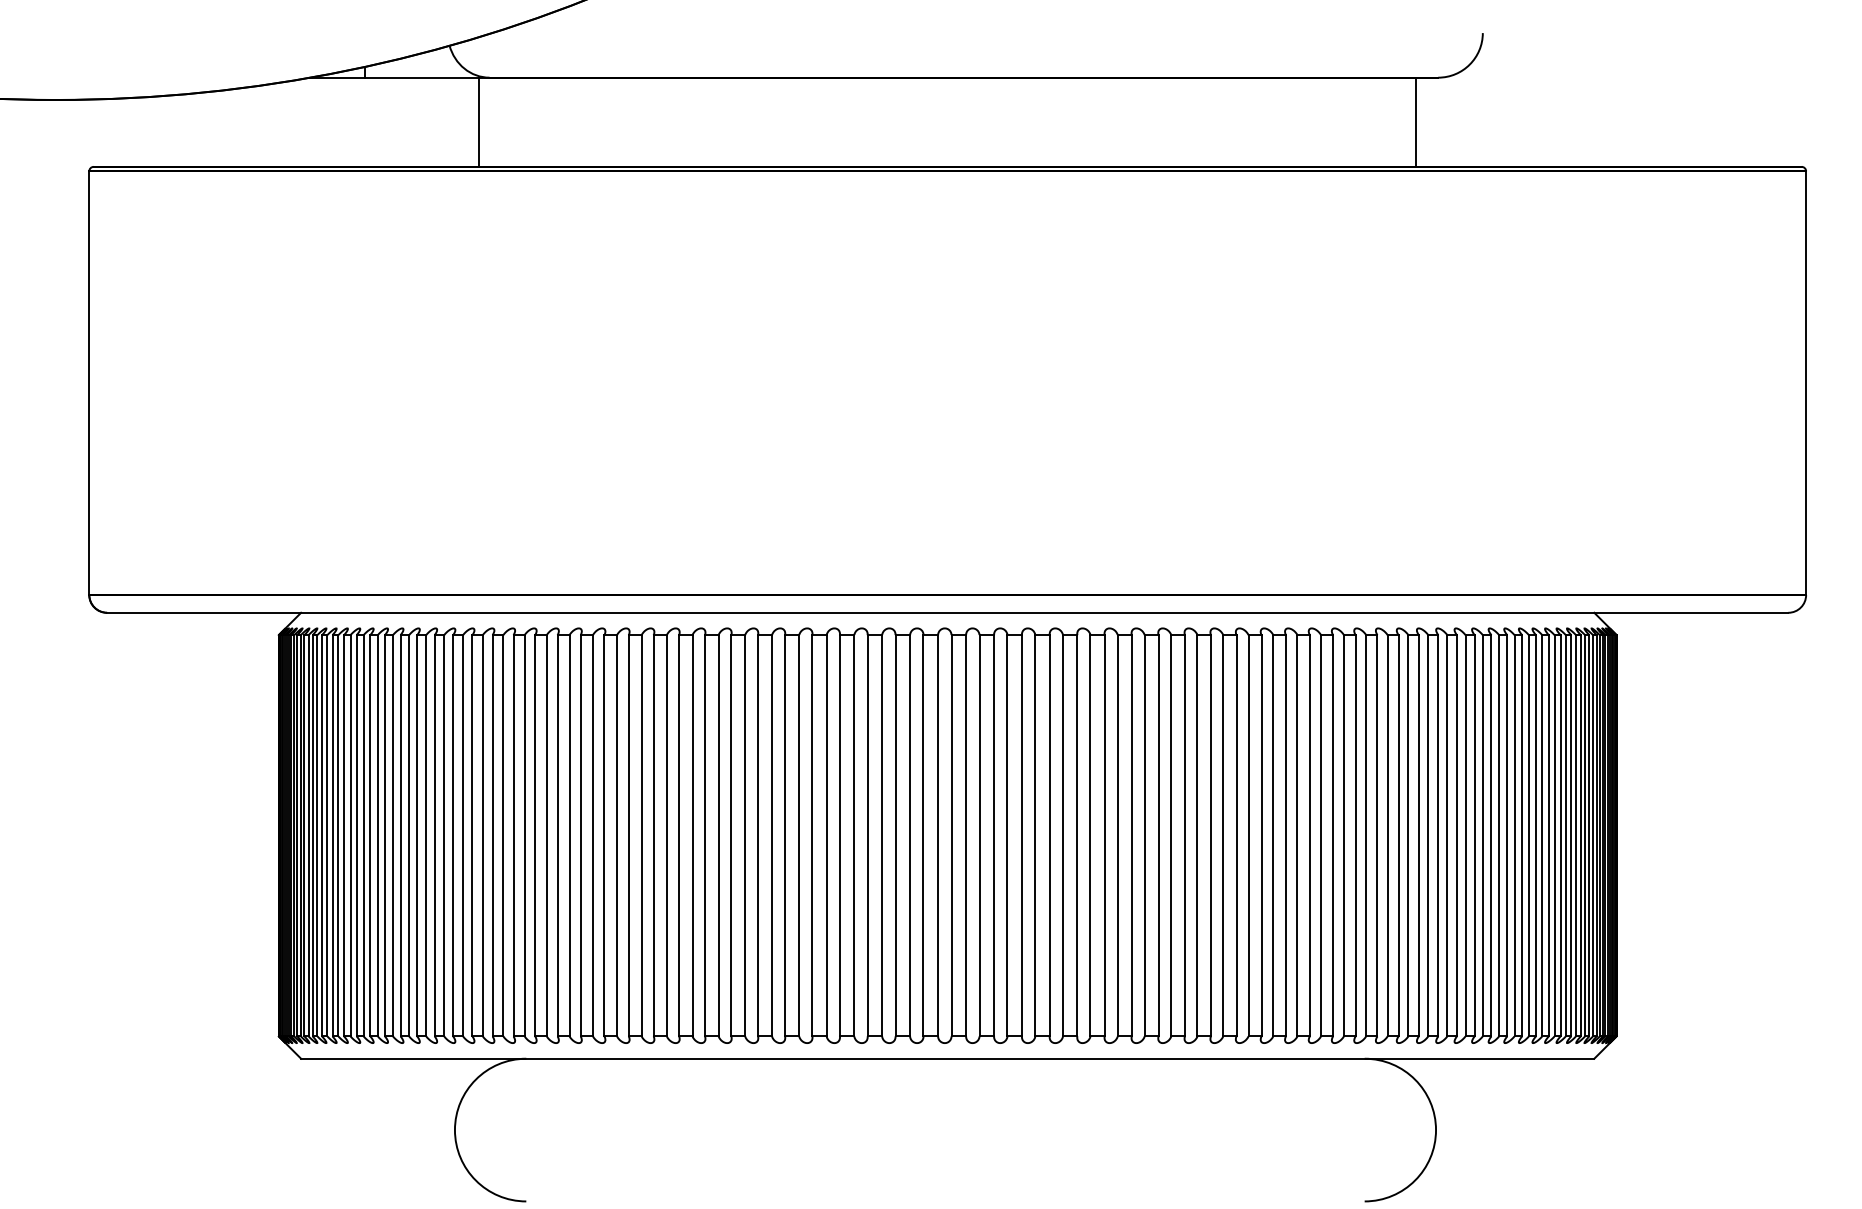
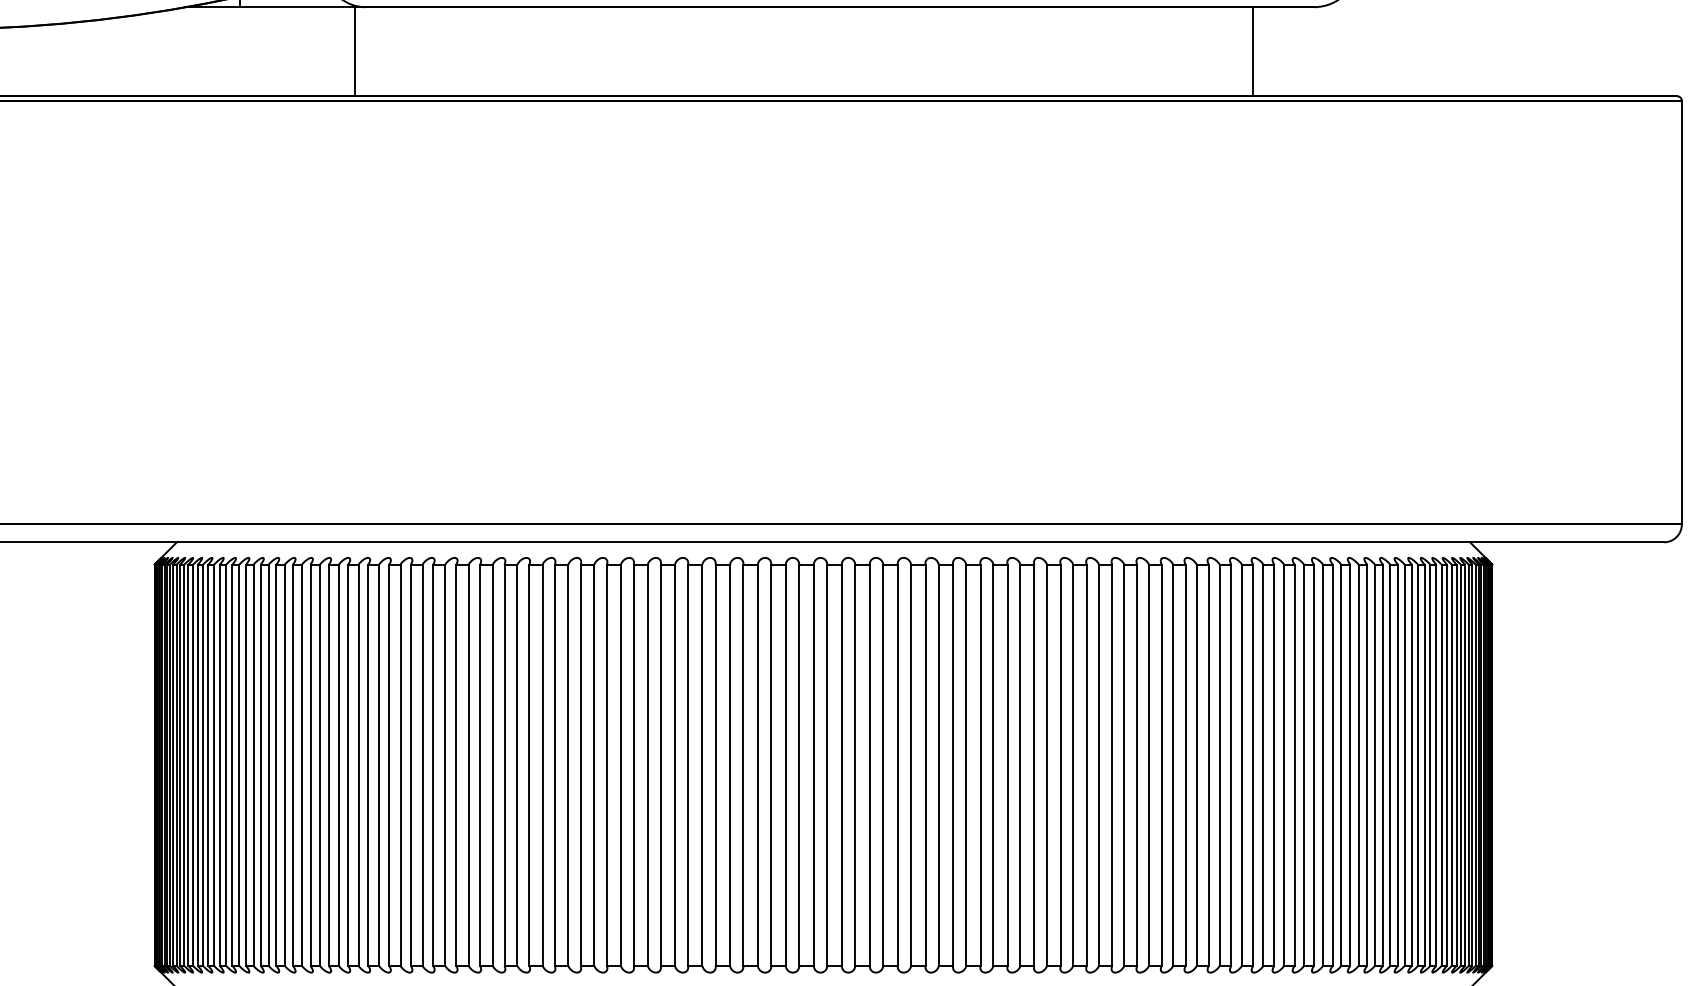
line: (1415, 121) -> (1252, 51), moved

